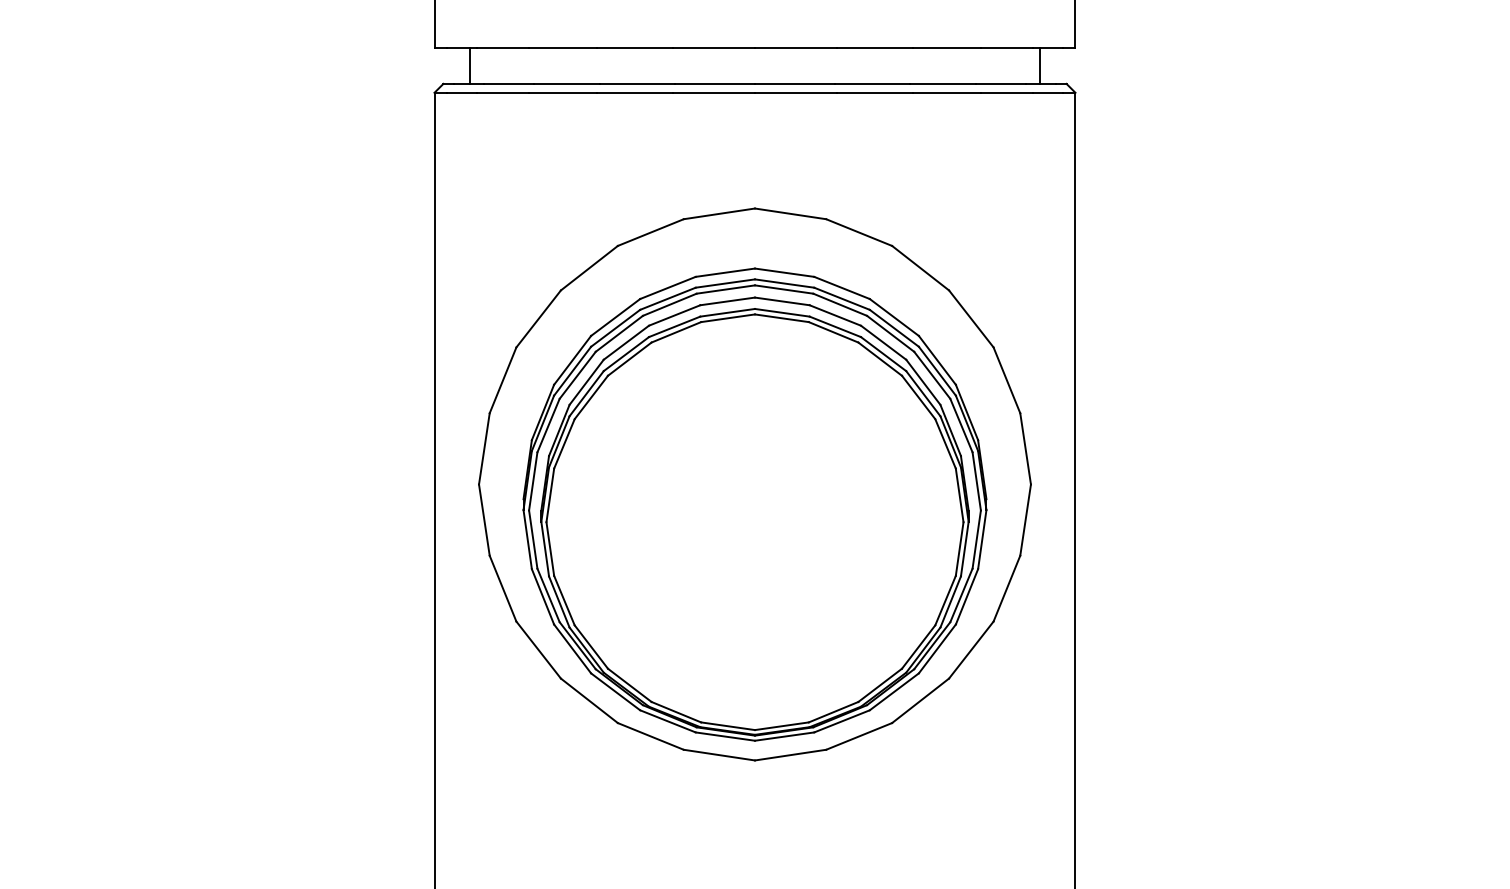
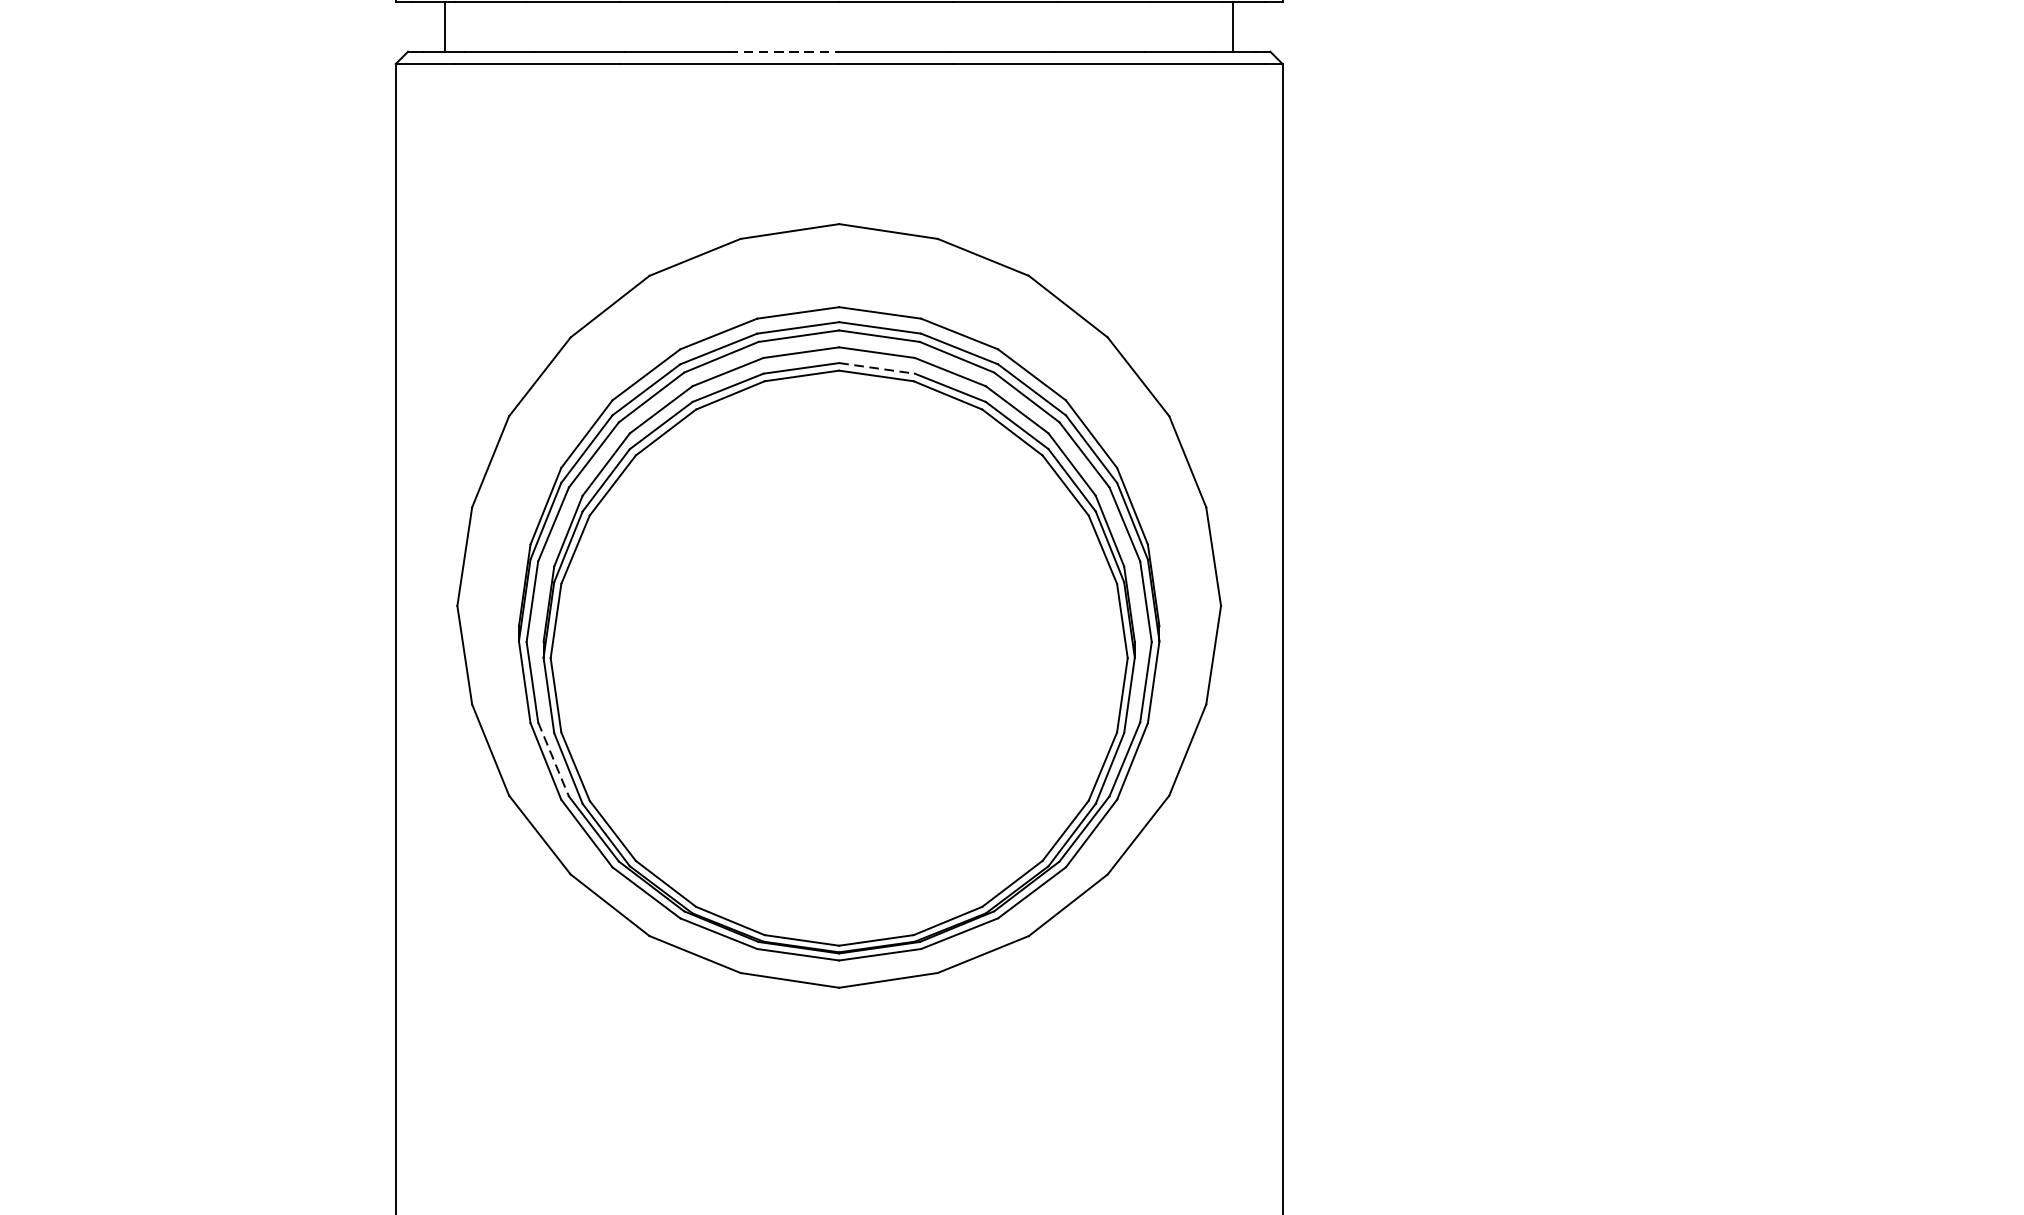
line: (715, 83) -> (784, 51), solid -> dashed
line: (782, 312) -> (877, 367), solid -> dashed
line: (548, 595) -> (553, 759), solid -> dashed

